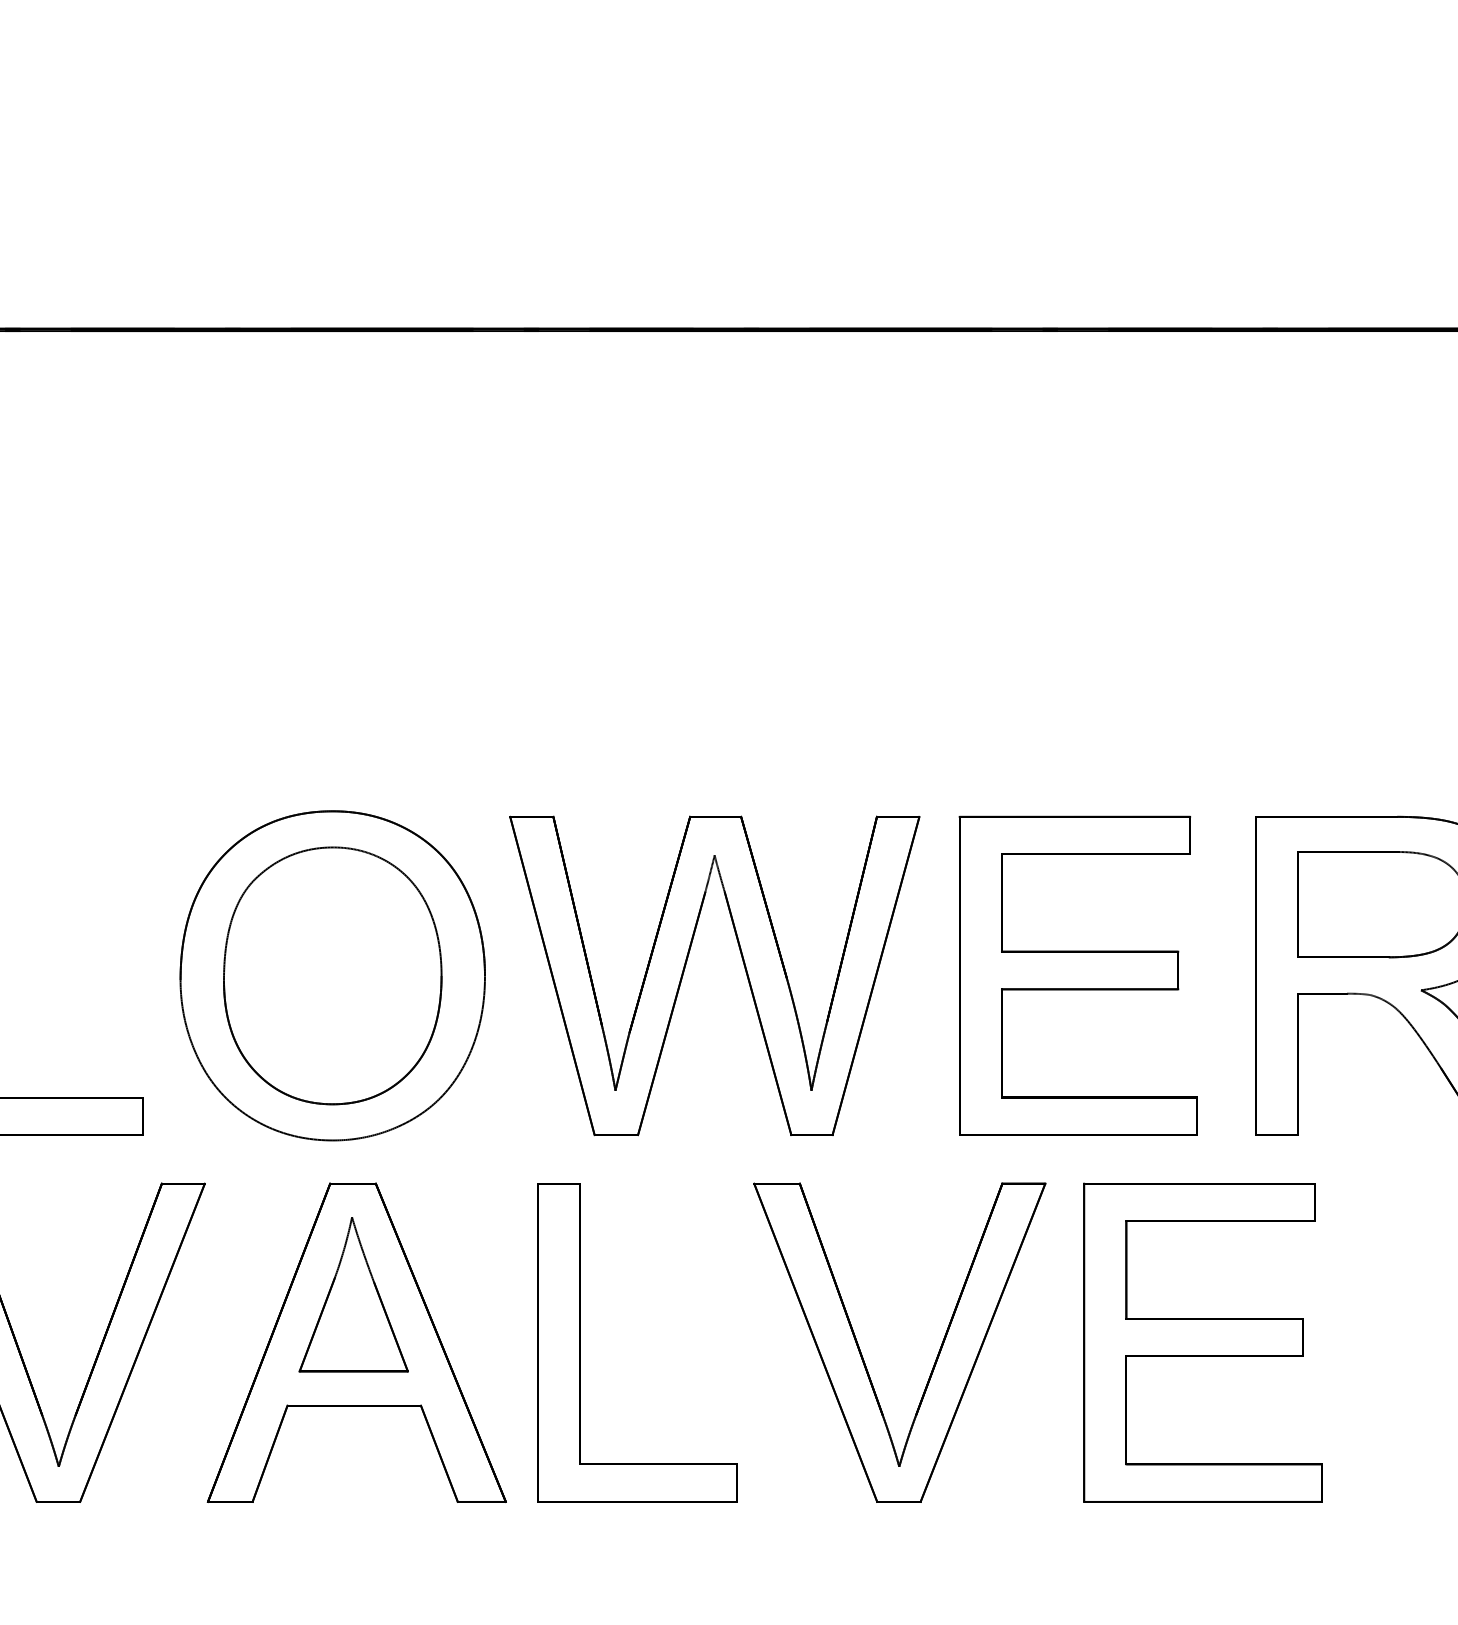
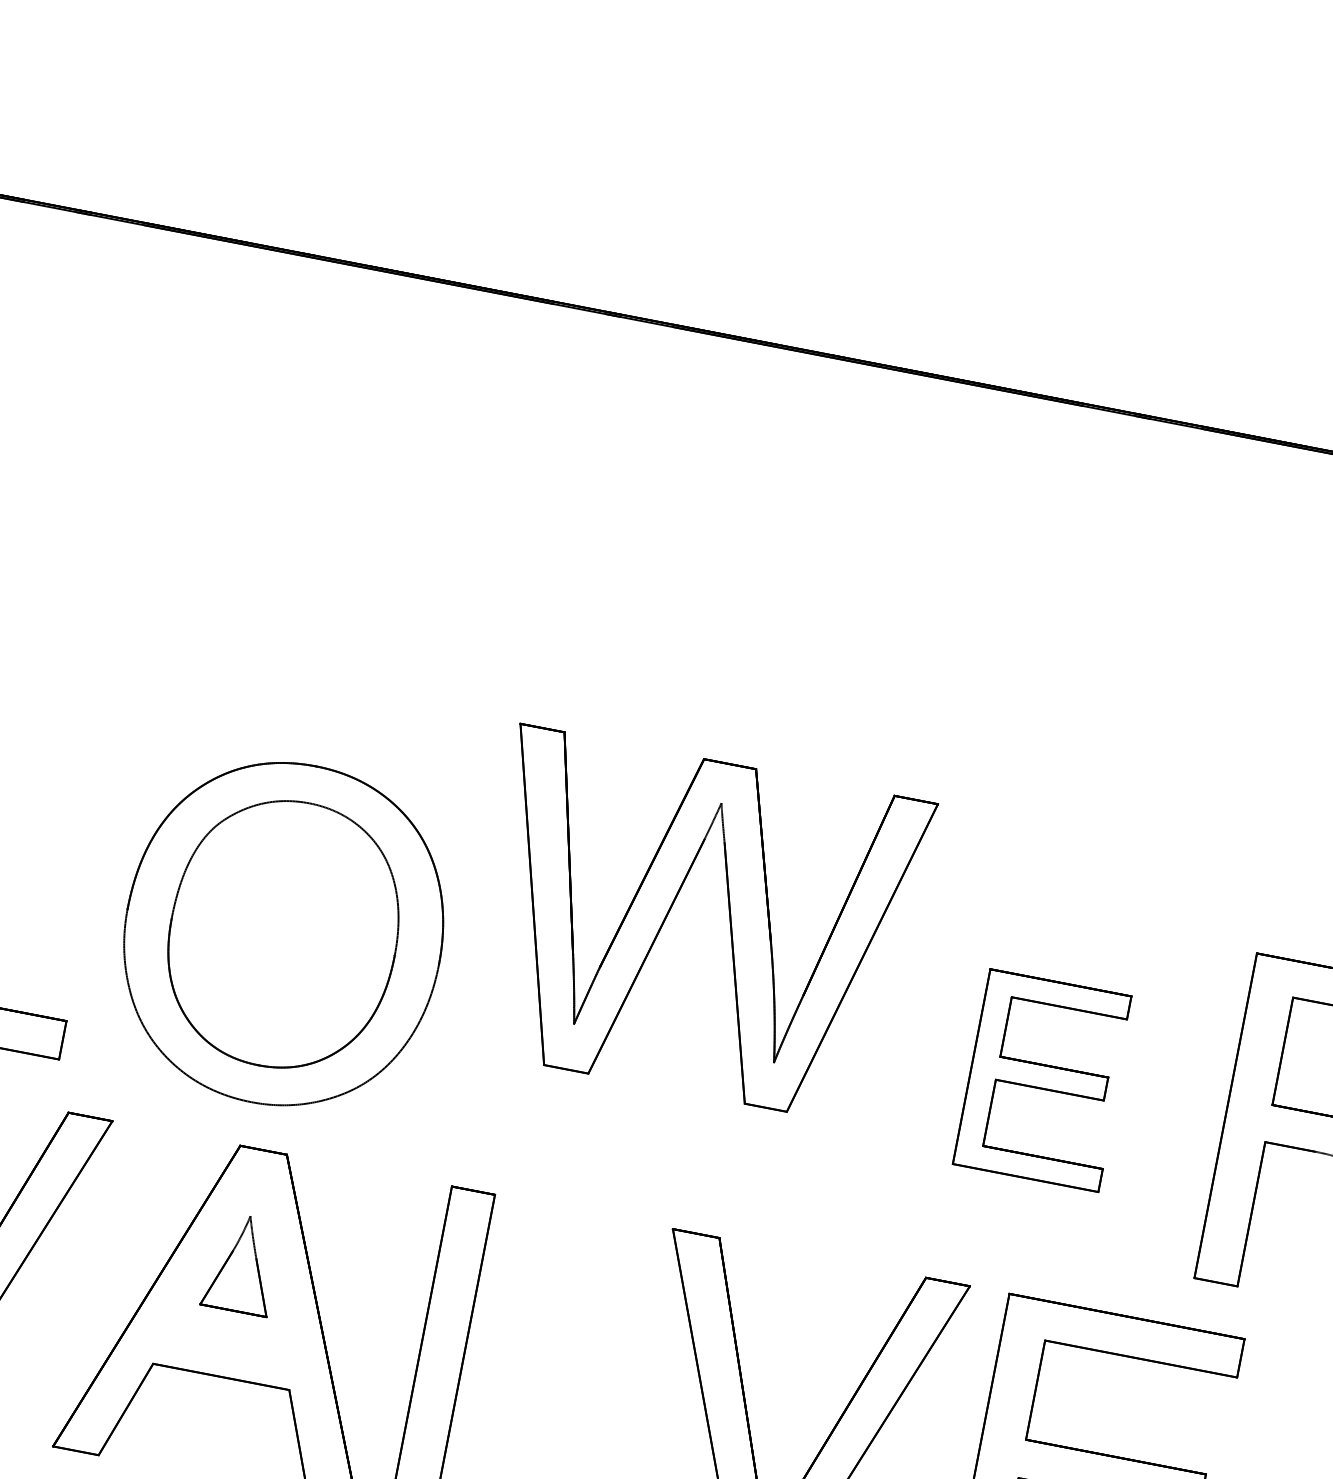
part: (686, 965) -> (671, 910), moved
part: (1077, 975) -> (1043, 1080), size x0.6
part: (353, 1294) -> (242, 1263), size x0.6

